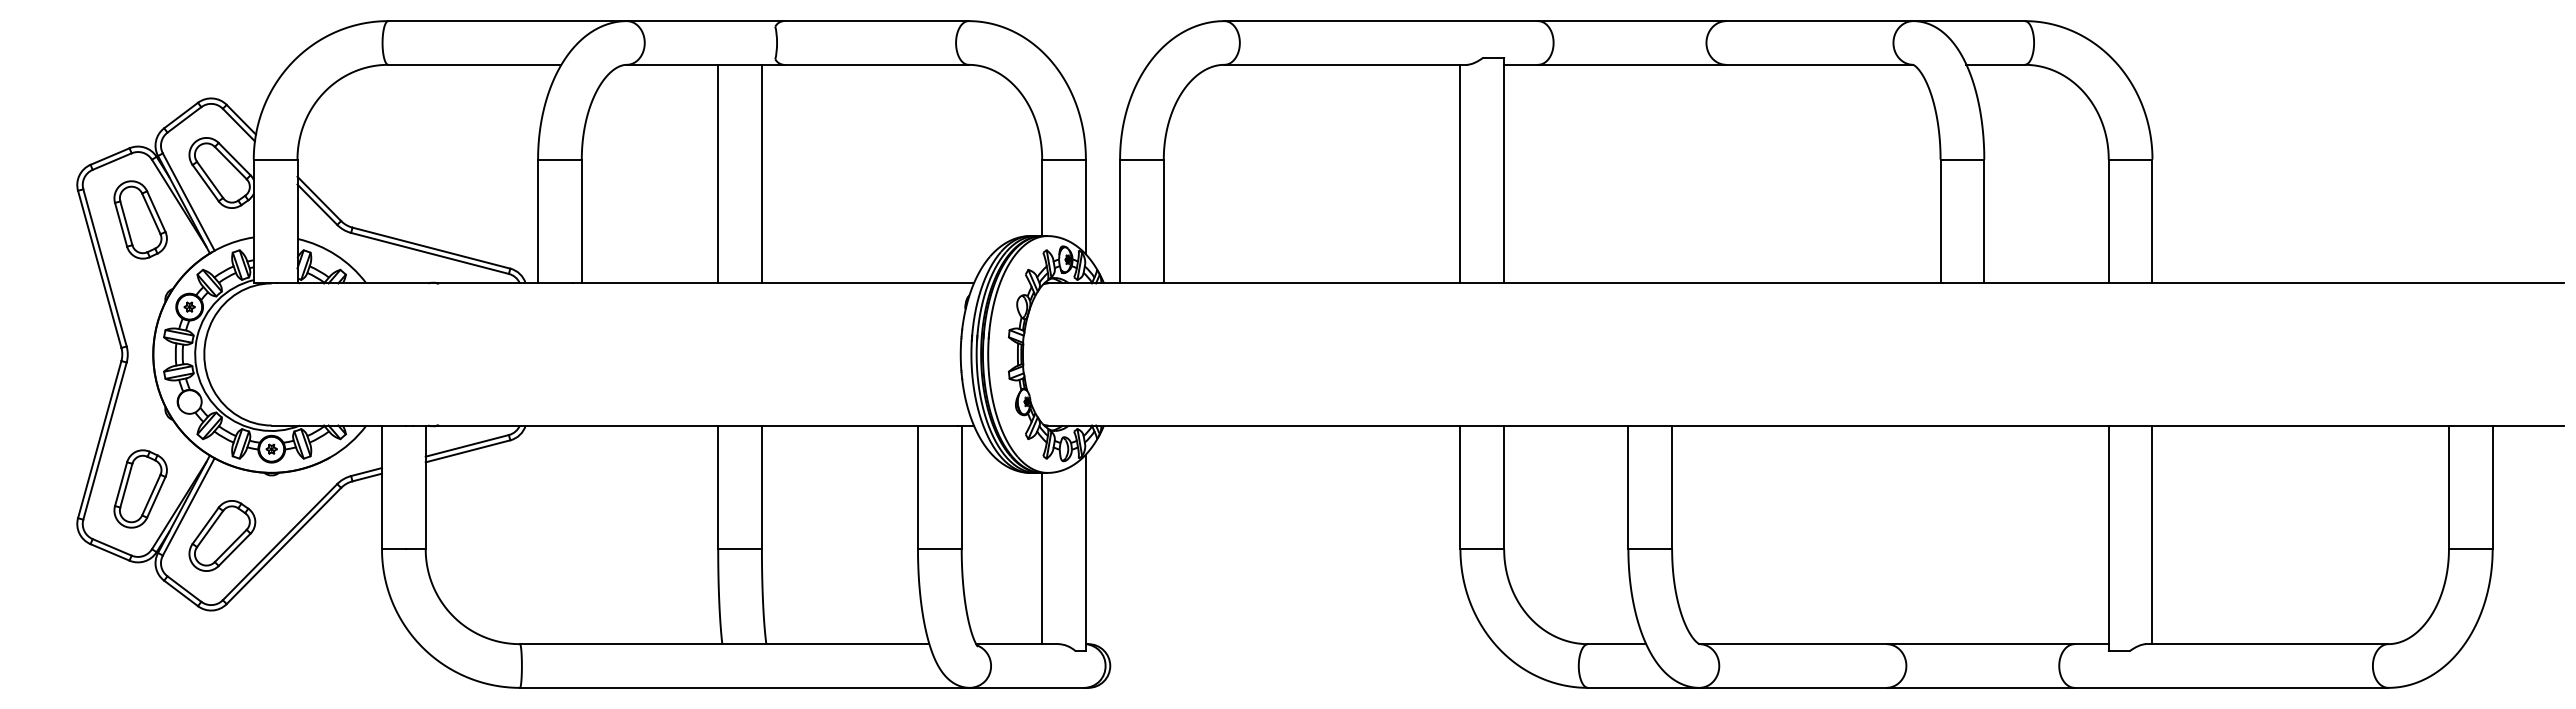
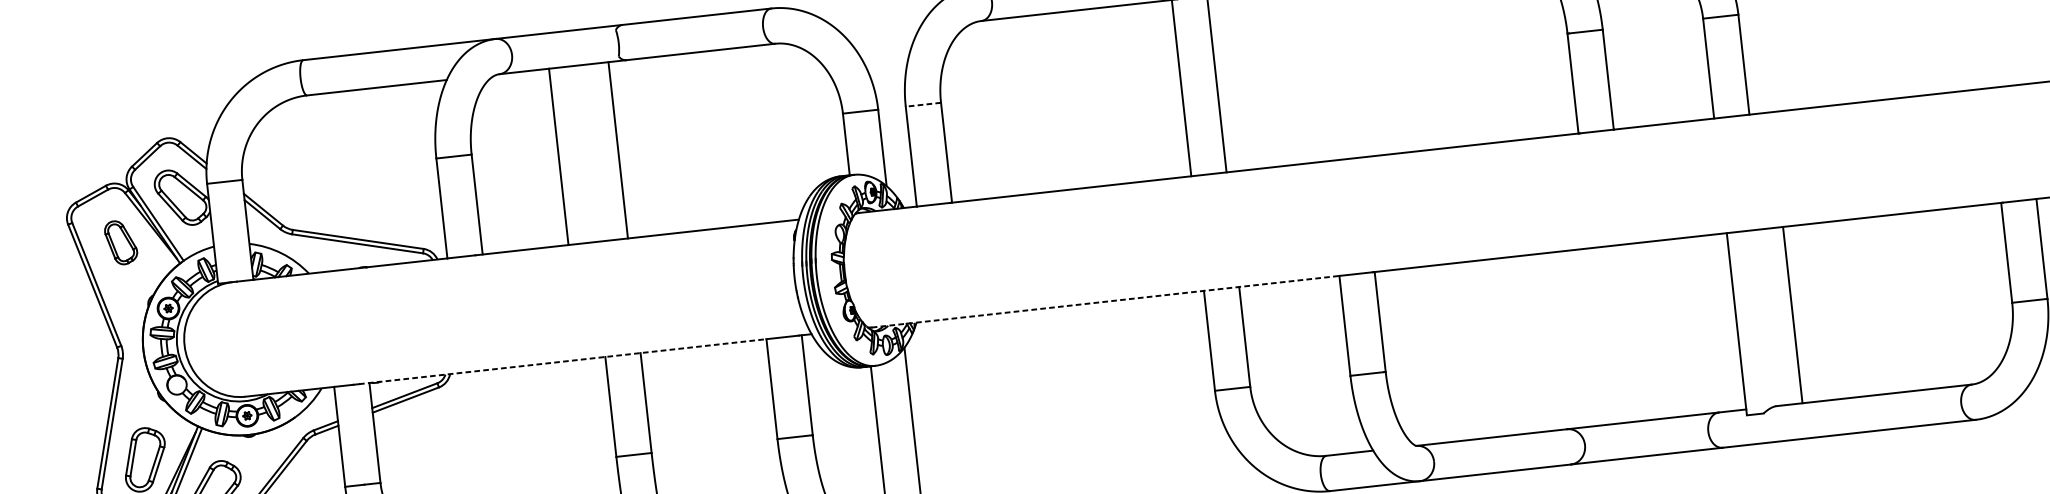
line: (1141, 159) -> (923, 104), solid -> dashed
line: (718, 173) -> (558, 156), moved
part: (140, 219) -> (121, 242), size x0.7
line: (665, 425) -> (562, 361), solid -> dashed
line: (1338, 425) -> (1105, 301), solid -> dashed
line: (2152, 534) -> (1792, 314), moved

